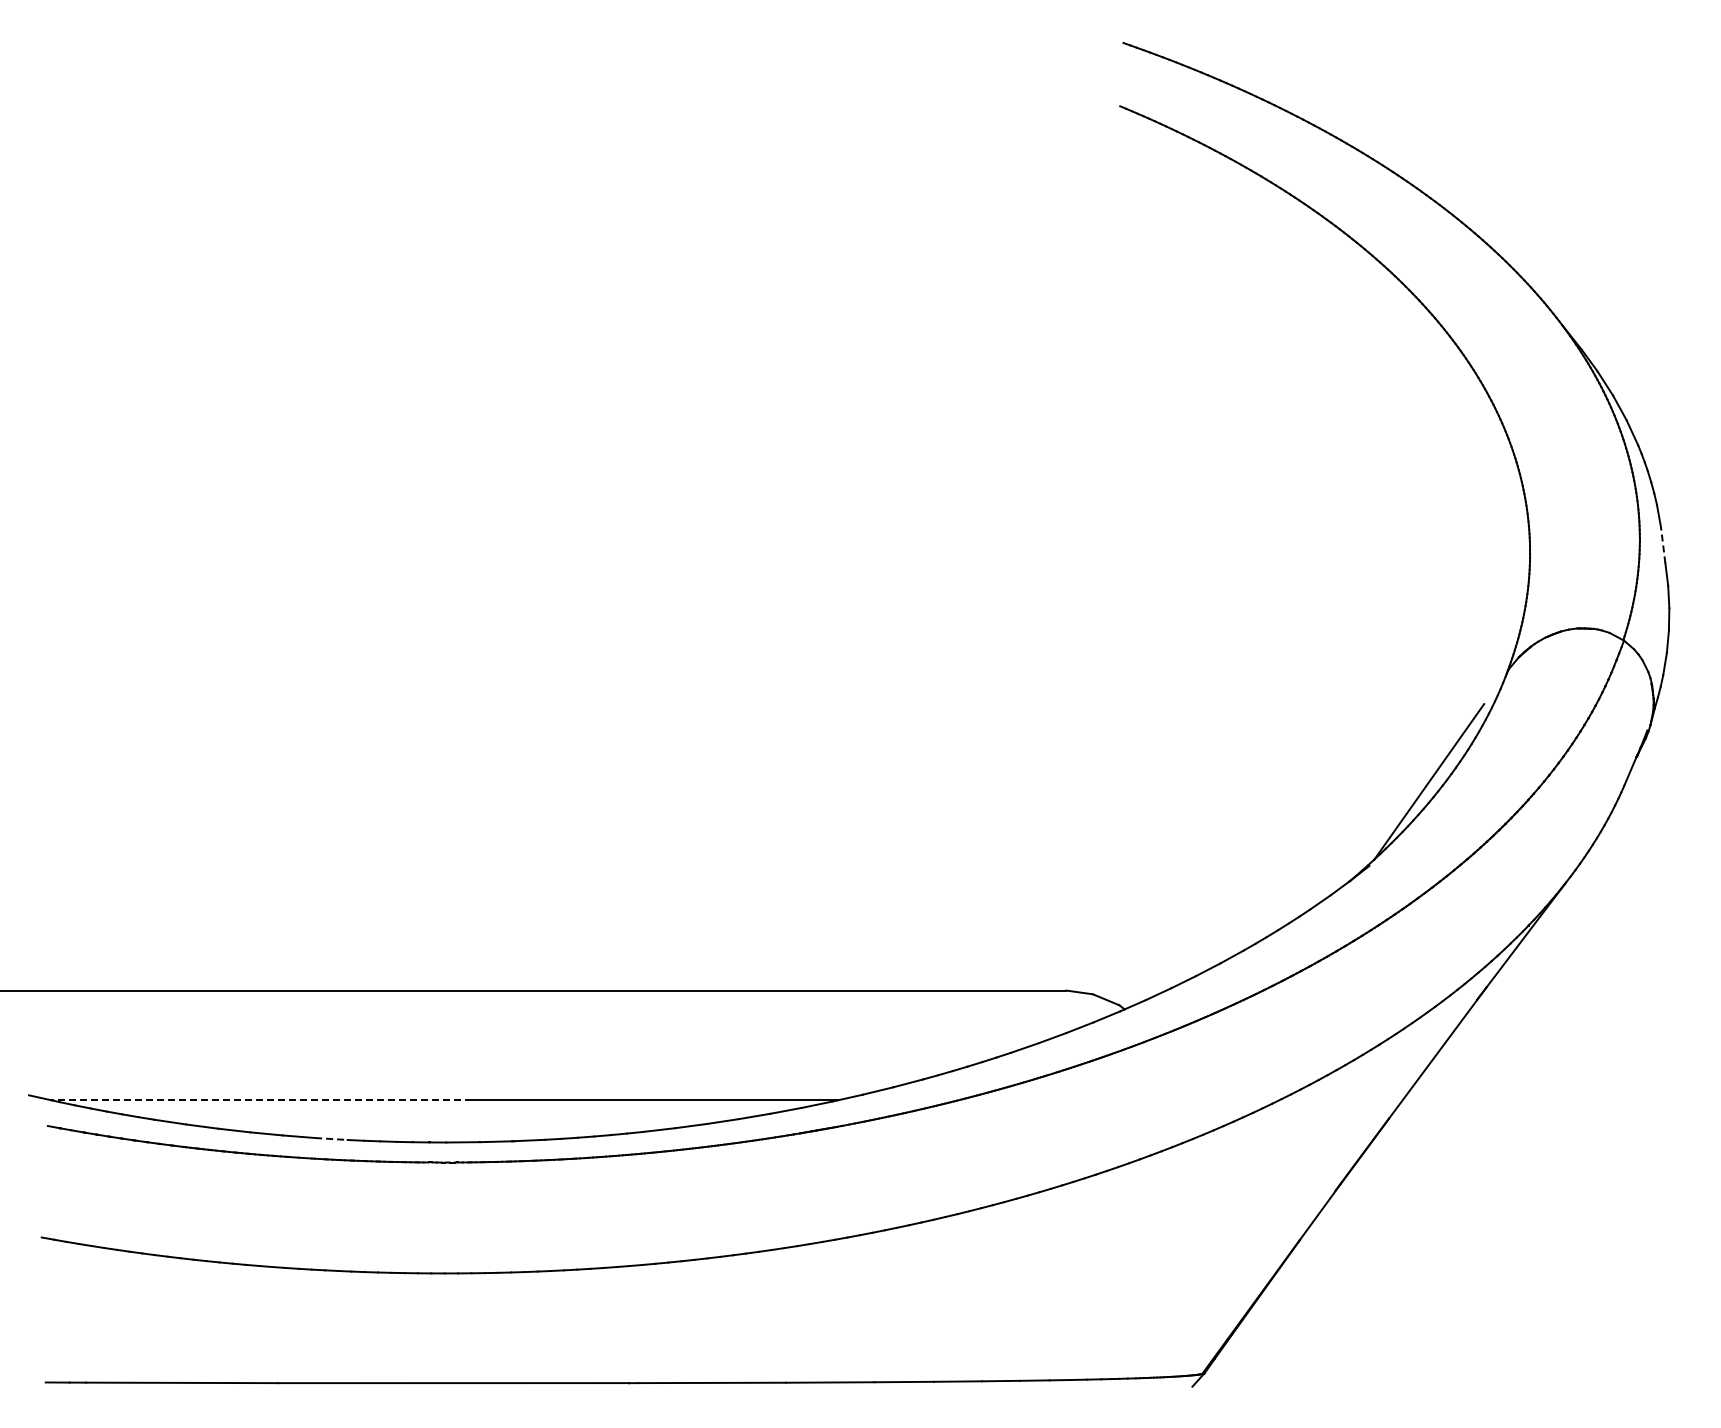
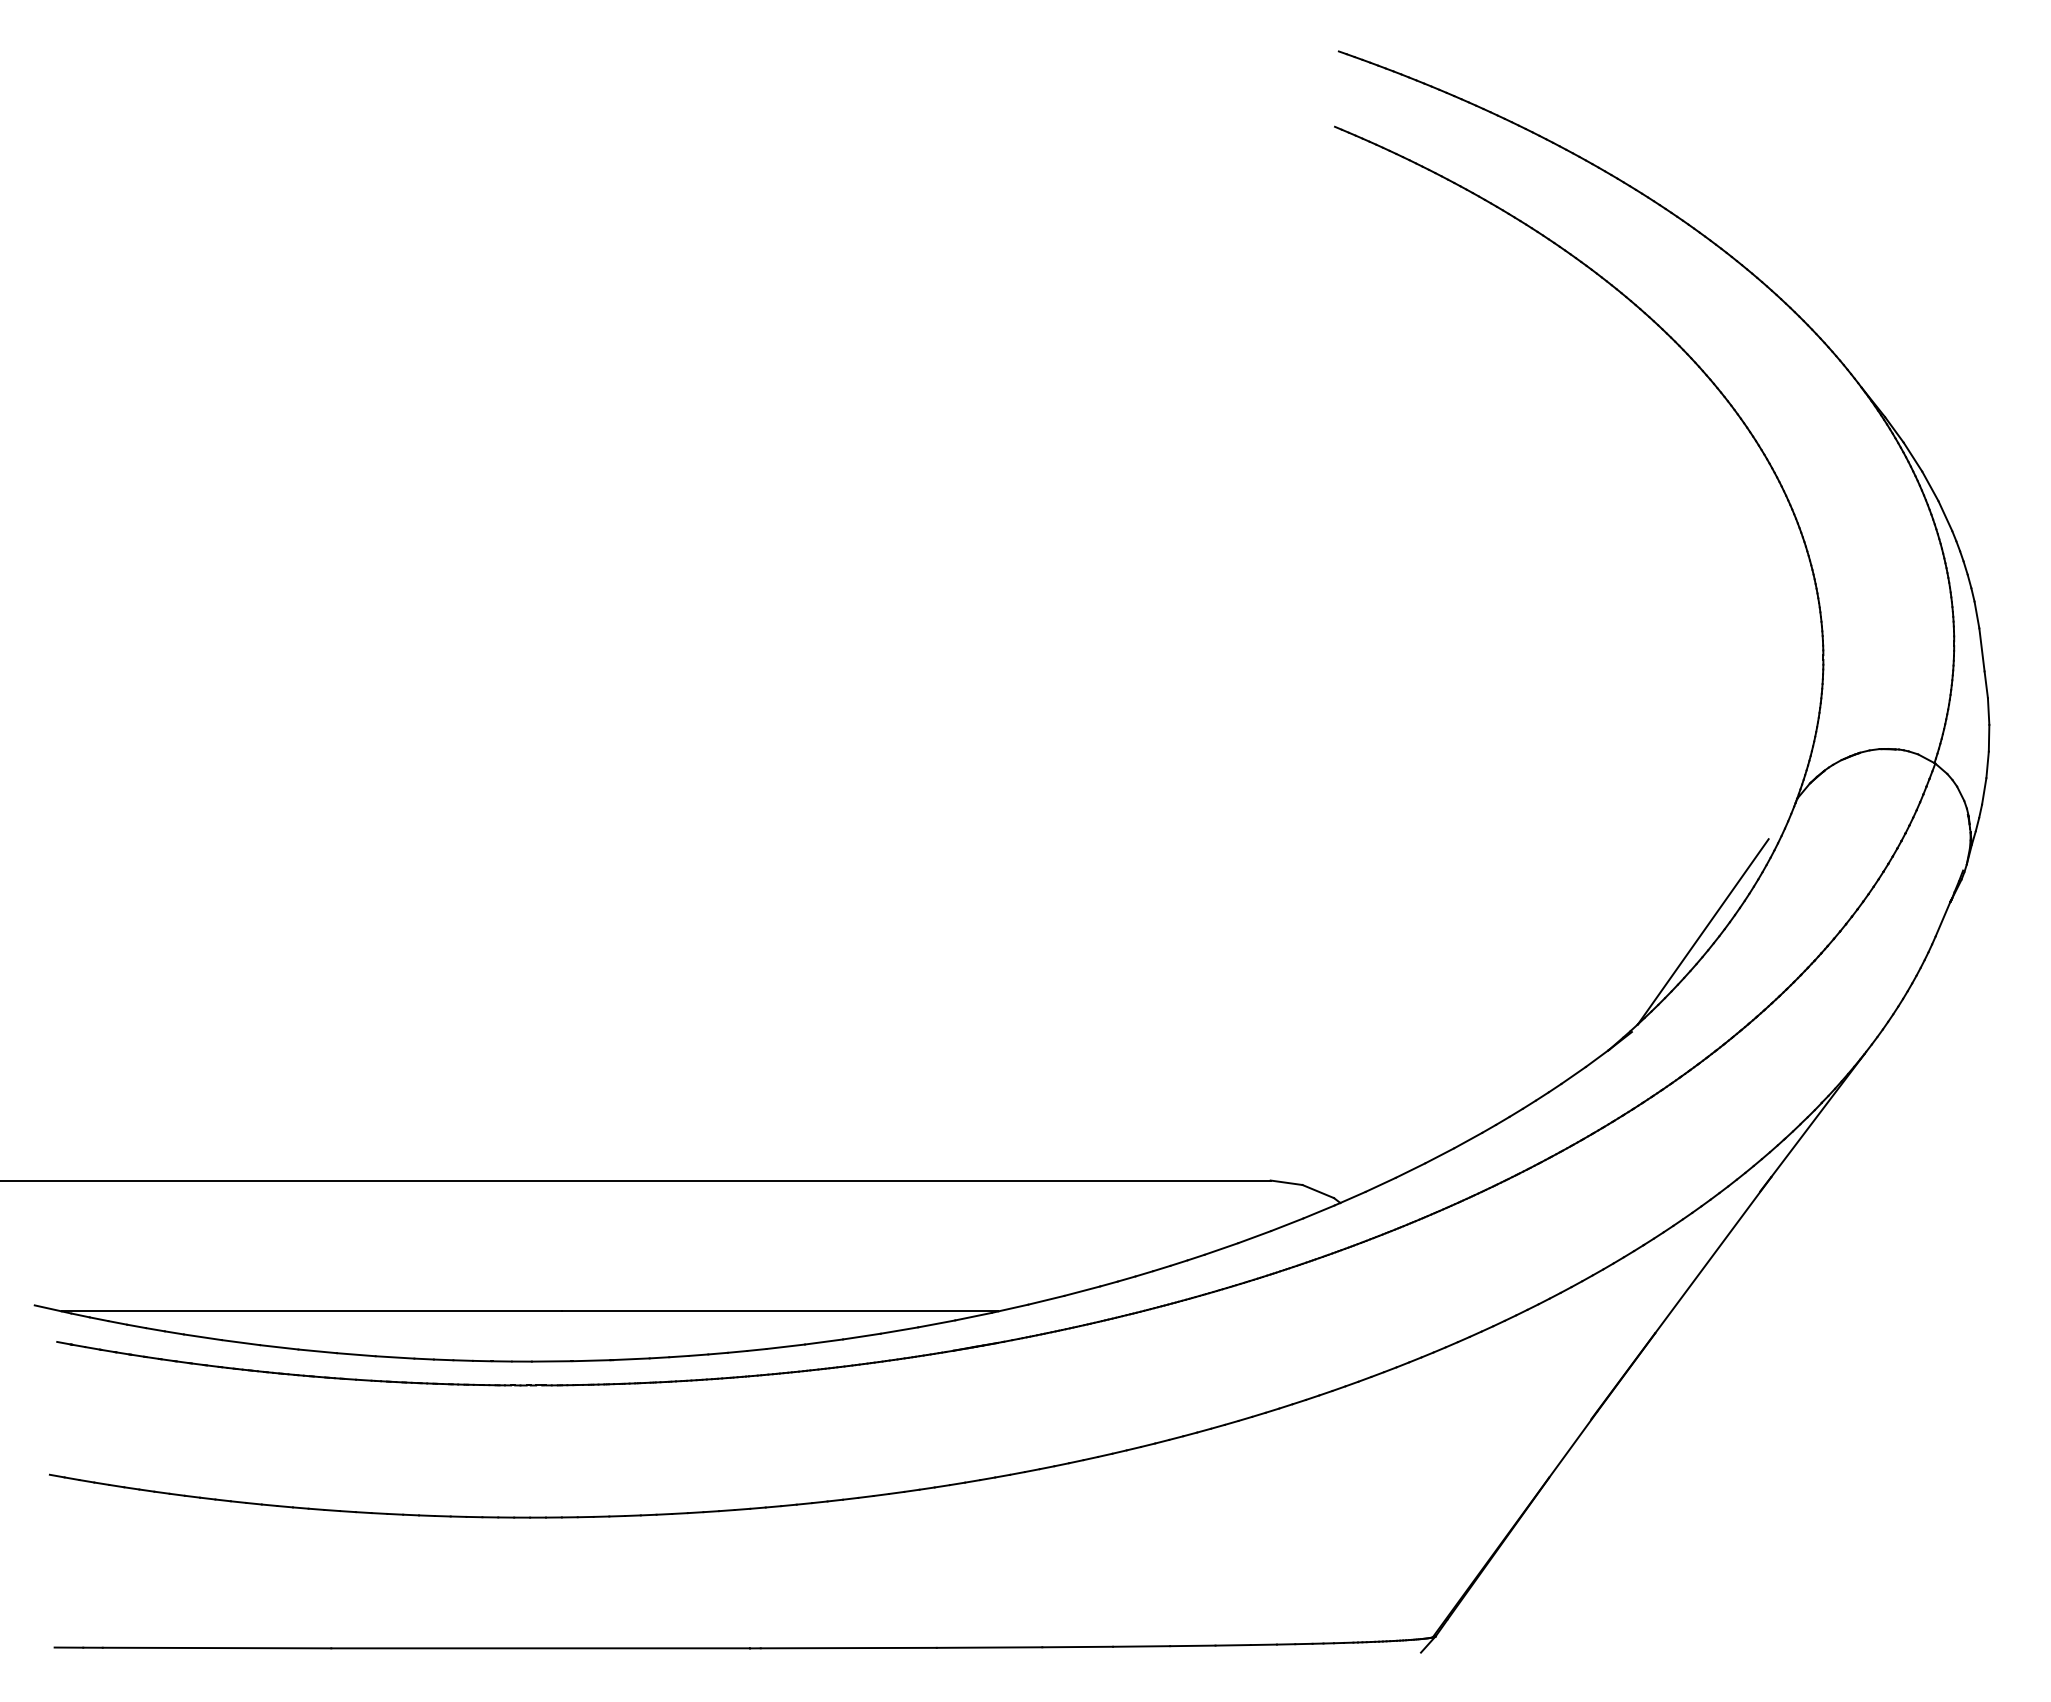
line: (1663, 544) -> (1982, 649), dashed -> solid
line: (261, 1100) -> (311, 1311), dashed -> solid
line: (331, 1139) -> (395, 1358), dashed -> solid

